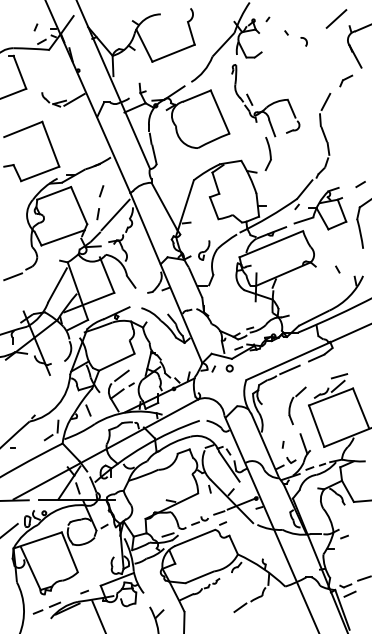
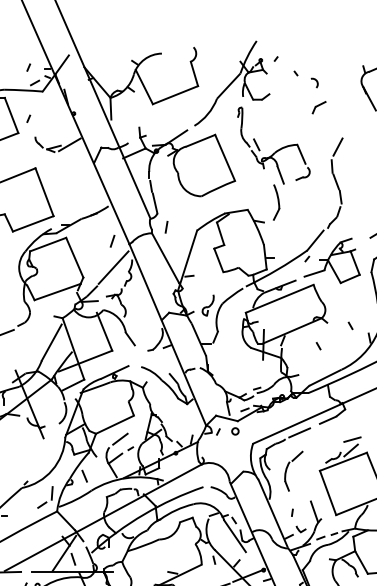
line: (336, 18) -> (349, 58), removed
line: (35, 75) -> (28, 118), added
part: (346, 80) -> (319, 107), moved
line: (101, 191) -> (112, 241), moved
line: (97, 214) -> (165, 227), moved
line: (307, 288) -> (318, 346), added
part: (297, 405) -> (293, 470), moved

